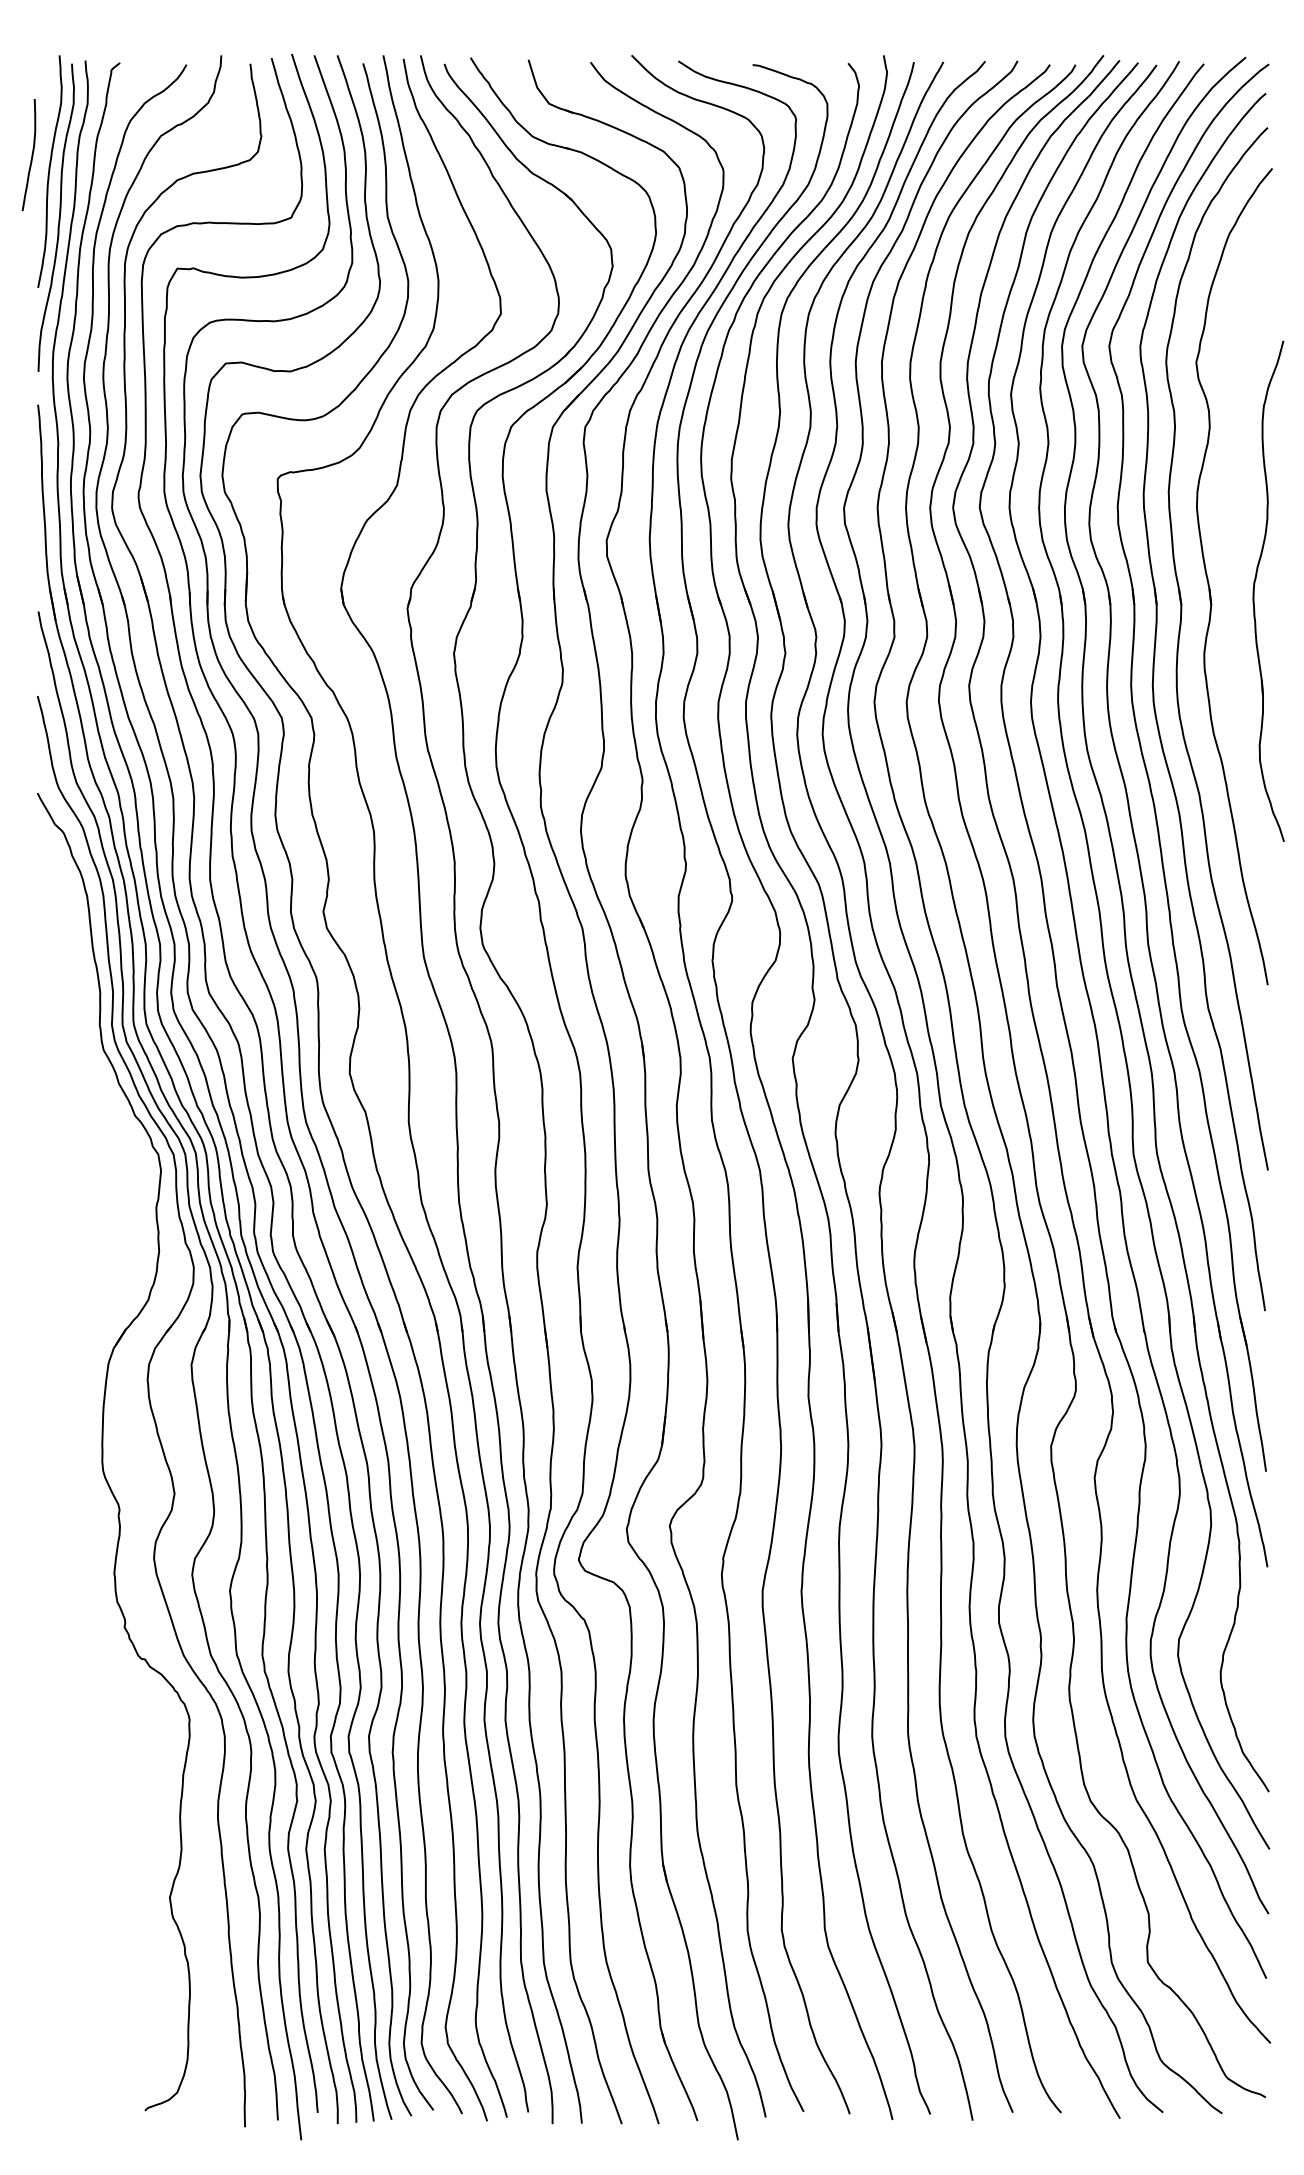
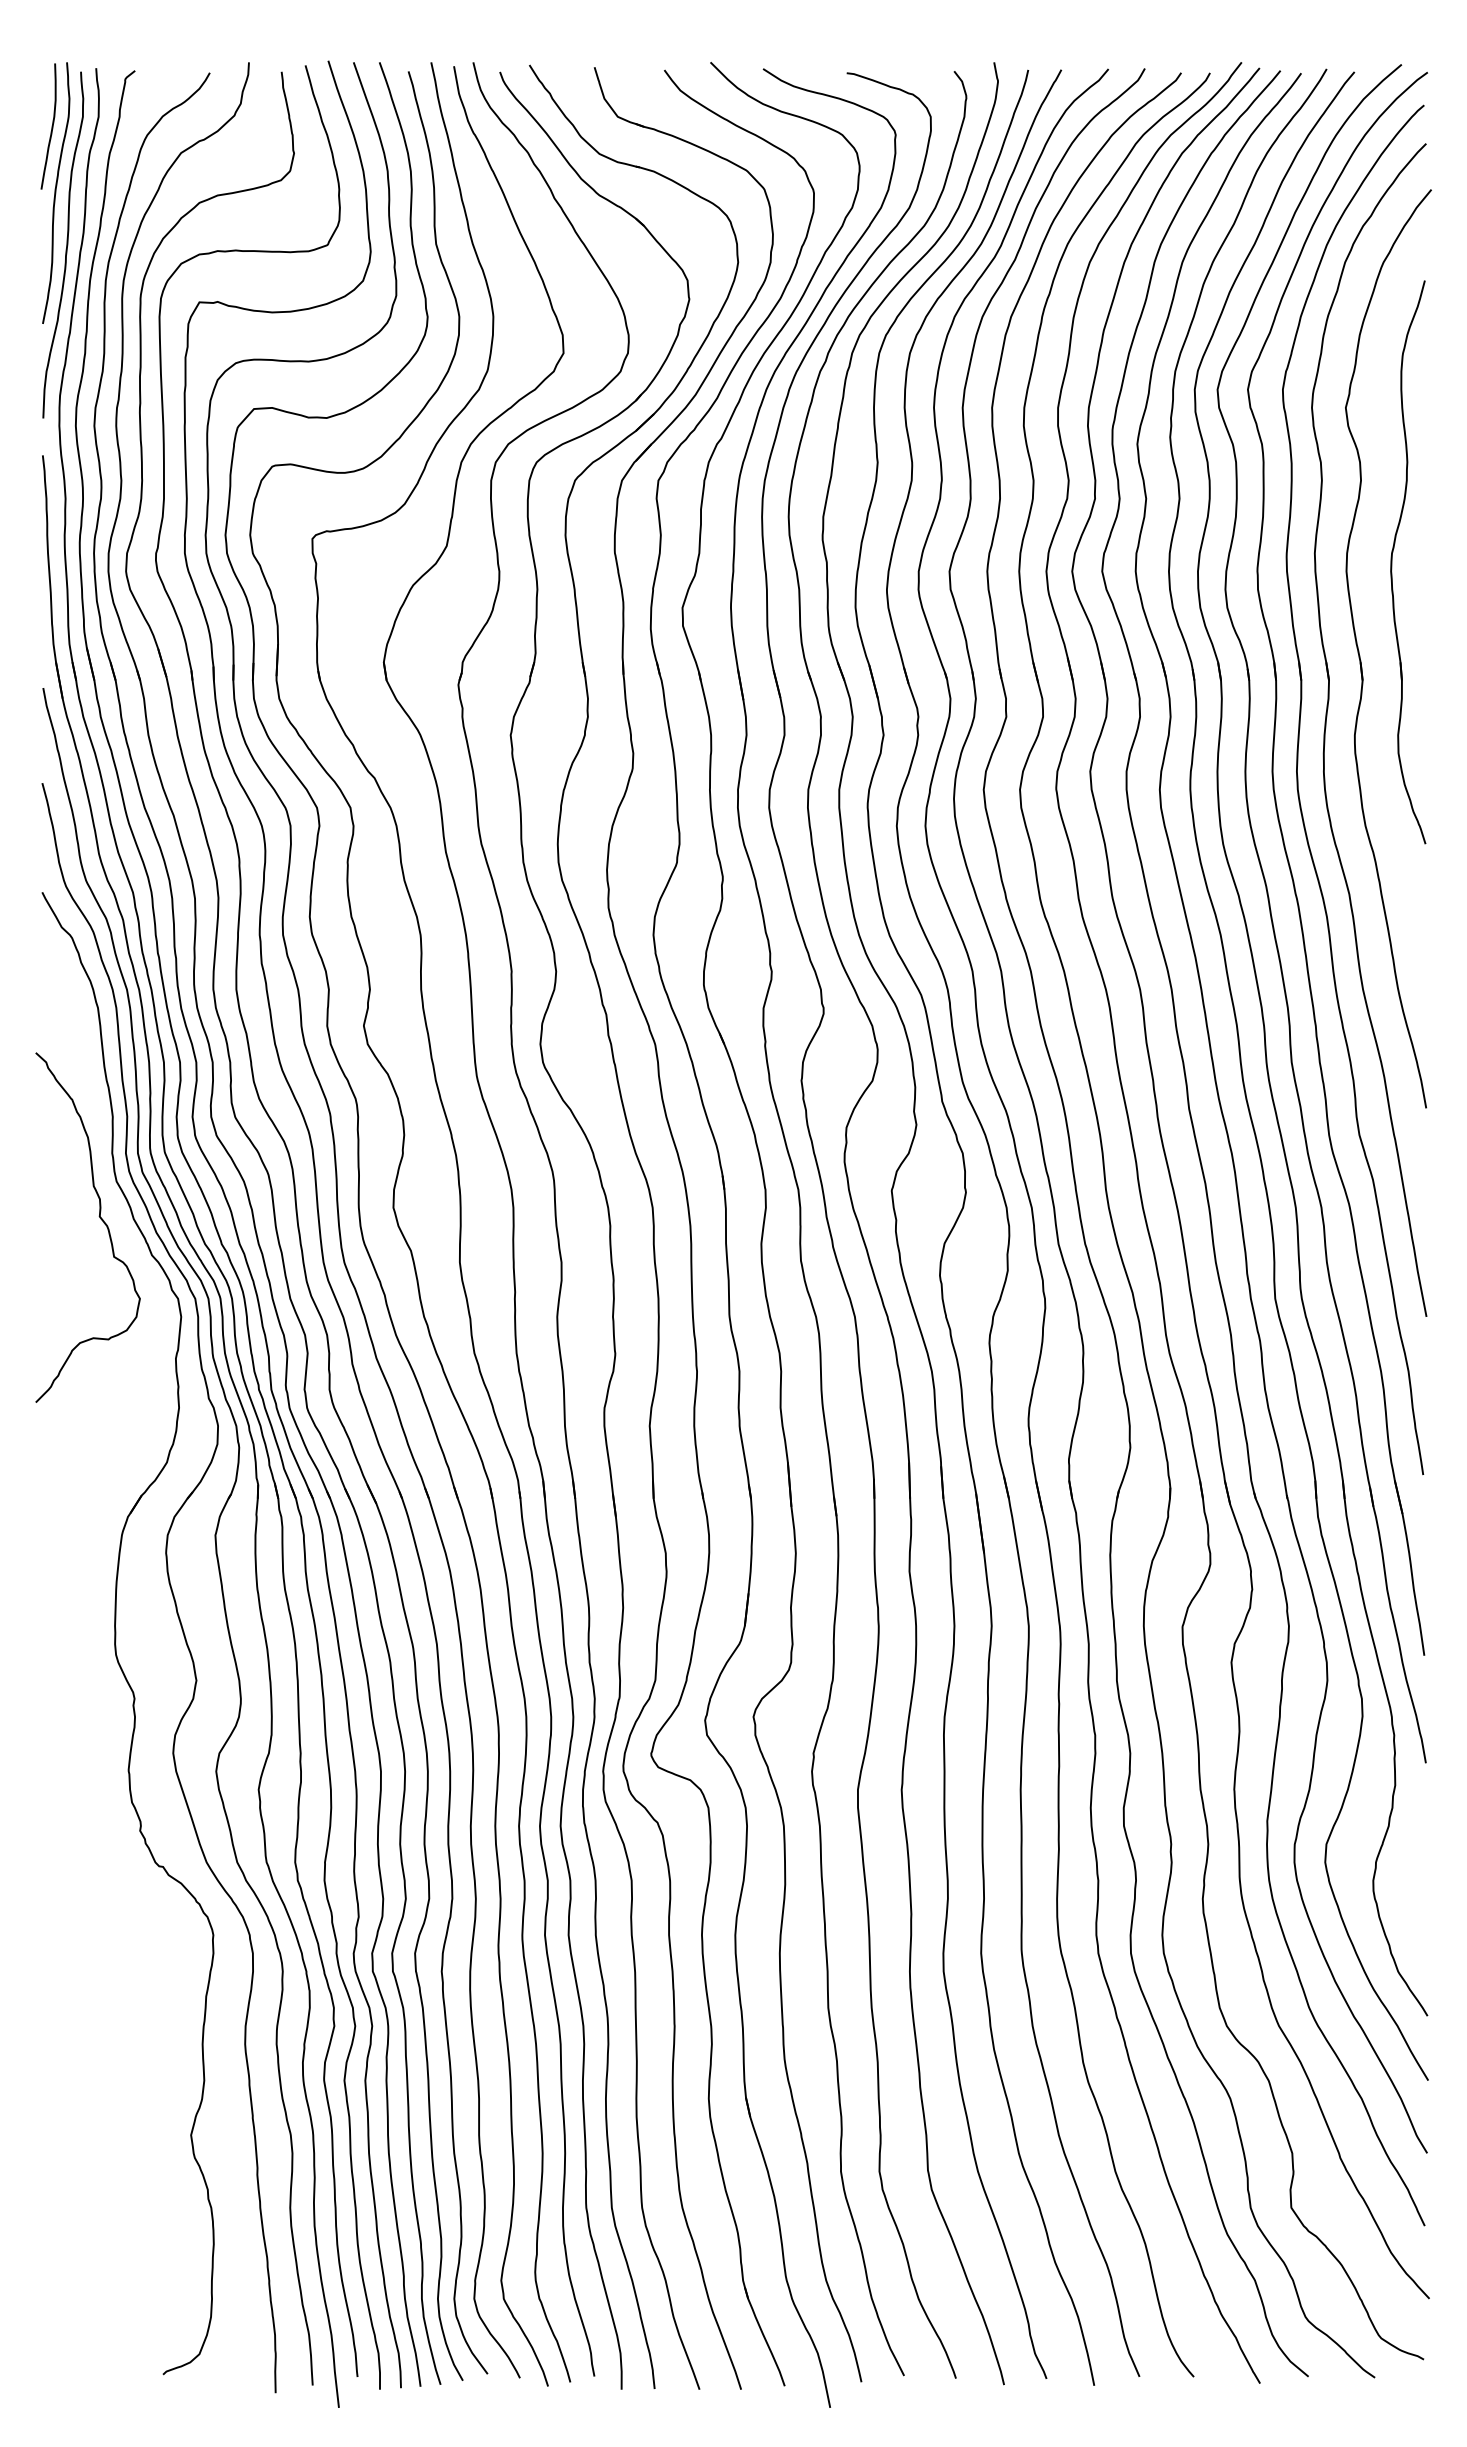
curve: (31, 155) -> (51, 126), moved
part: (1254, 591) -> (1392, 562), moved
curve: (89, 1083) -> (100, 1219), added

